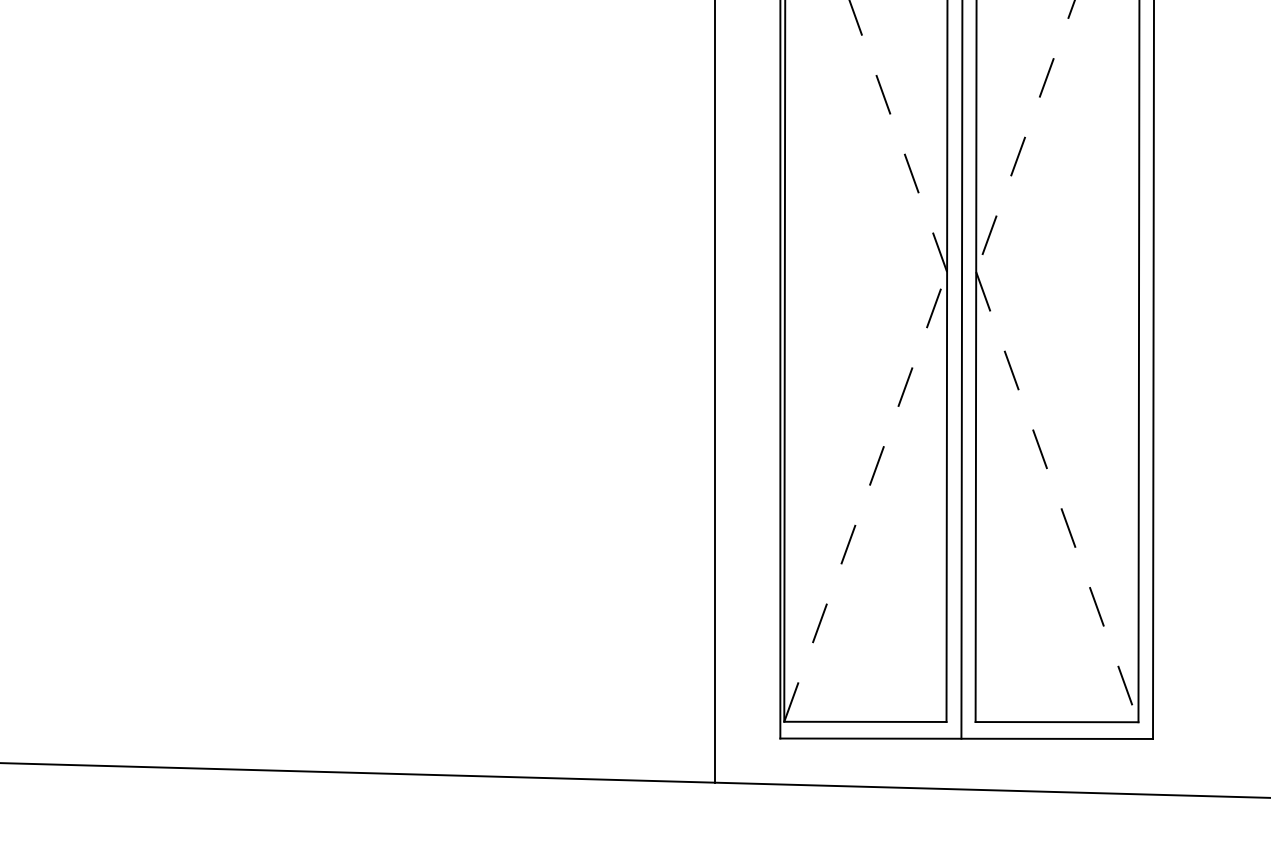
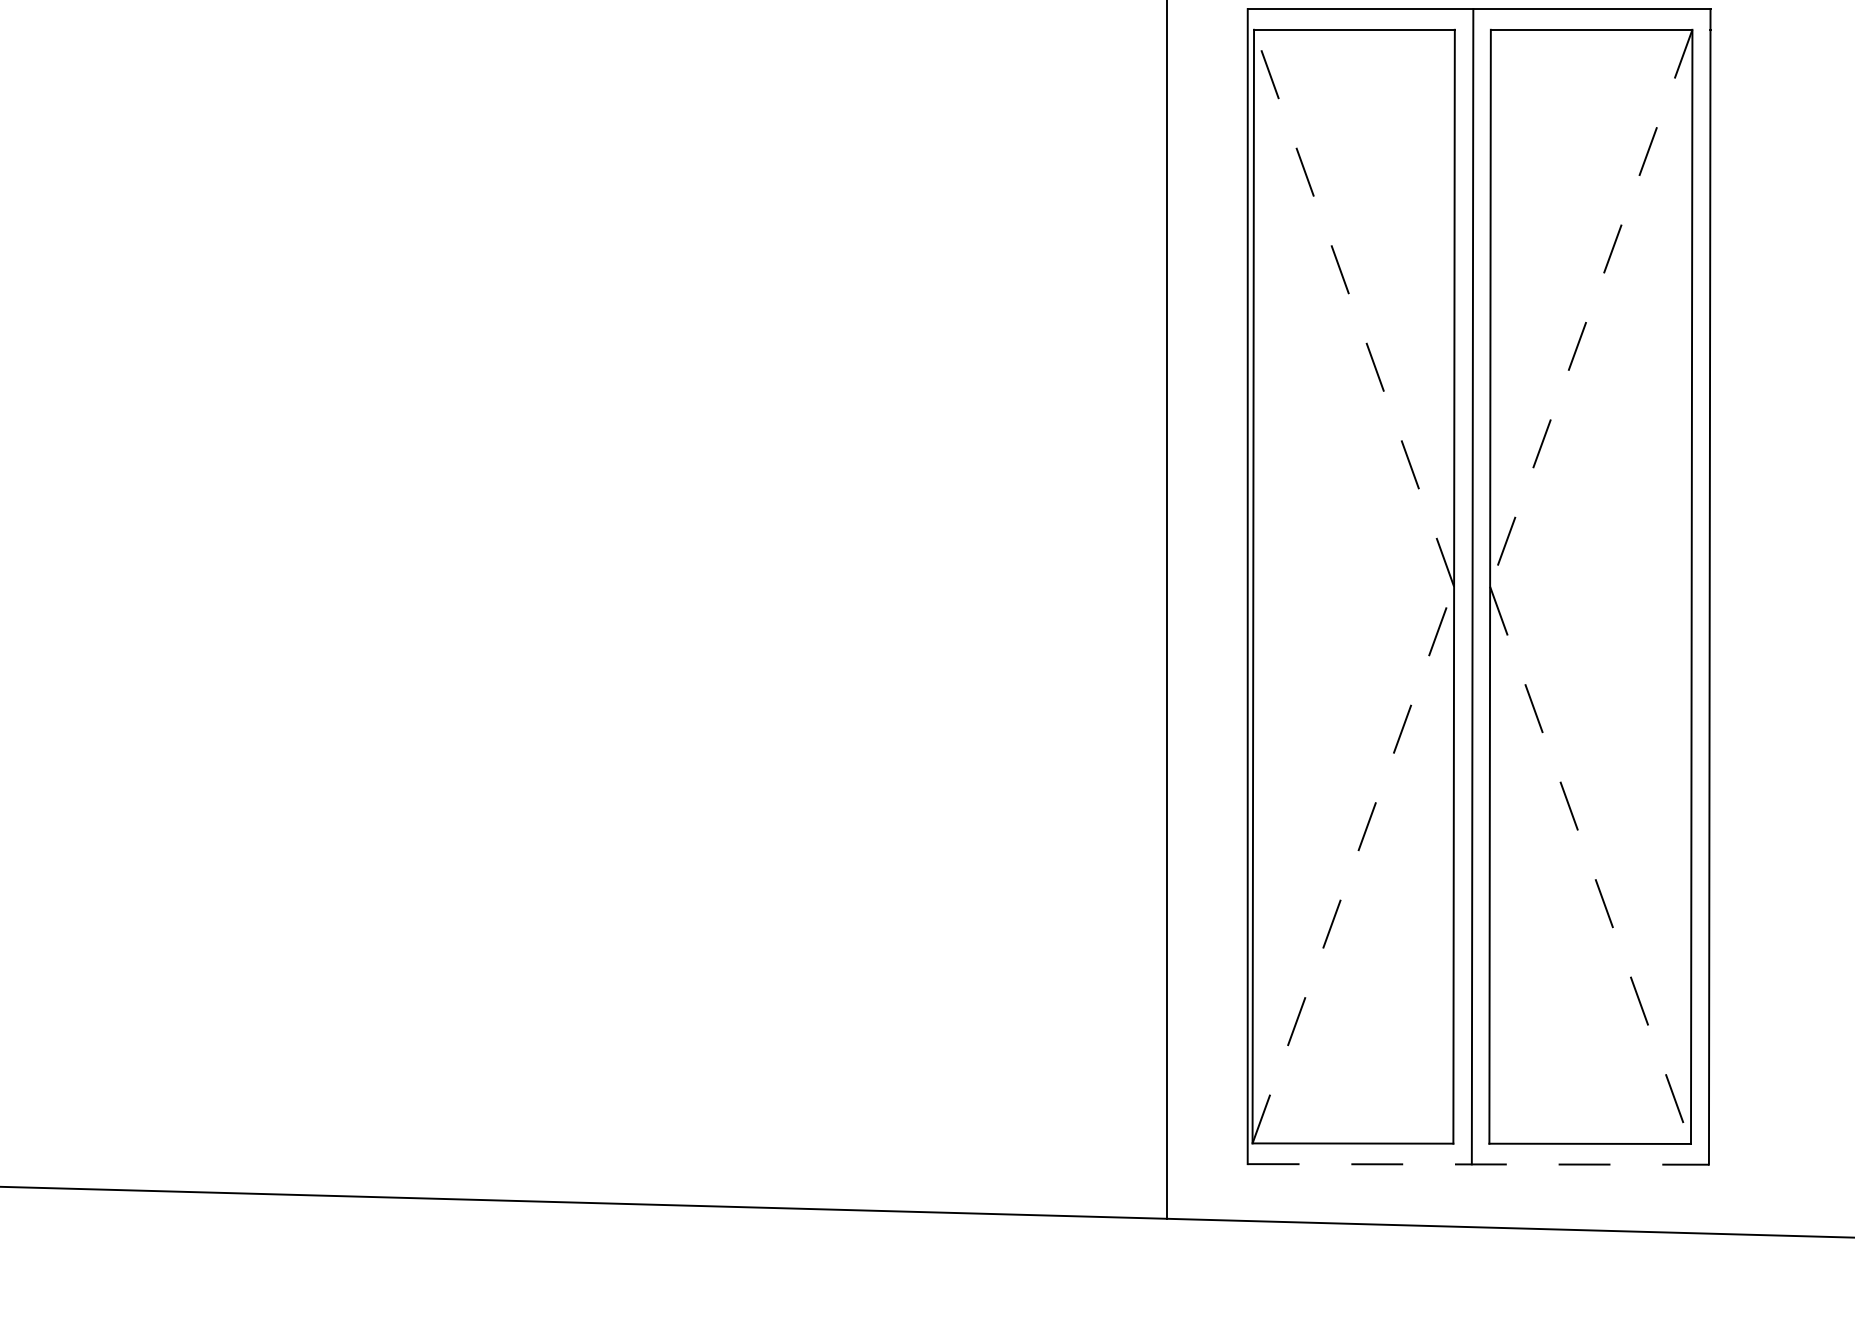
line: (966, 738) -> (1478, 1164), solid -> dashed

